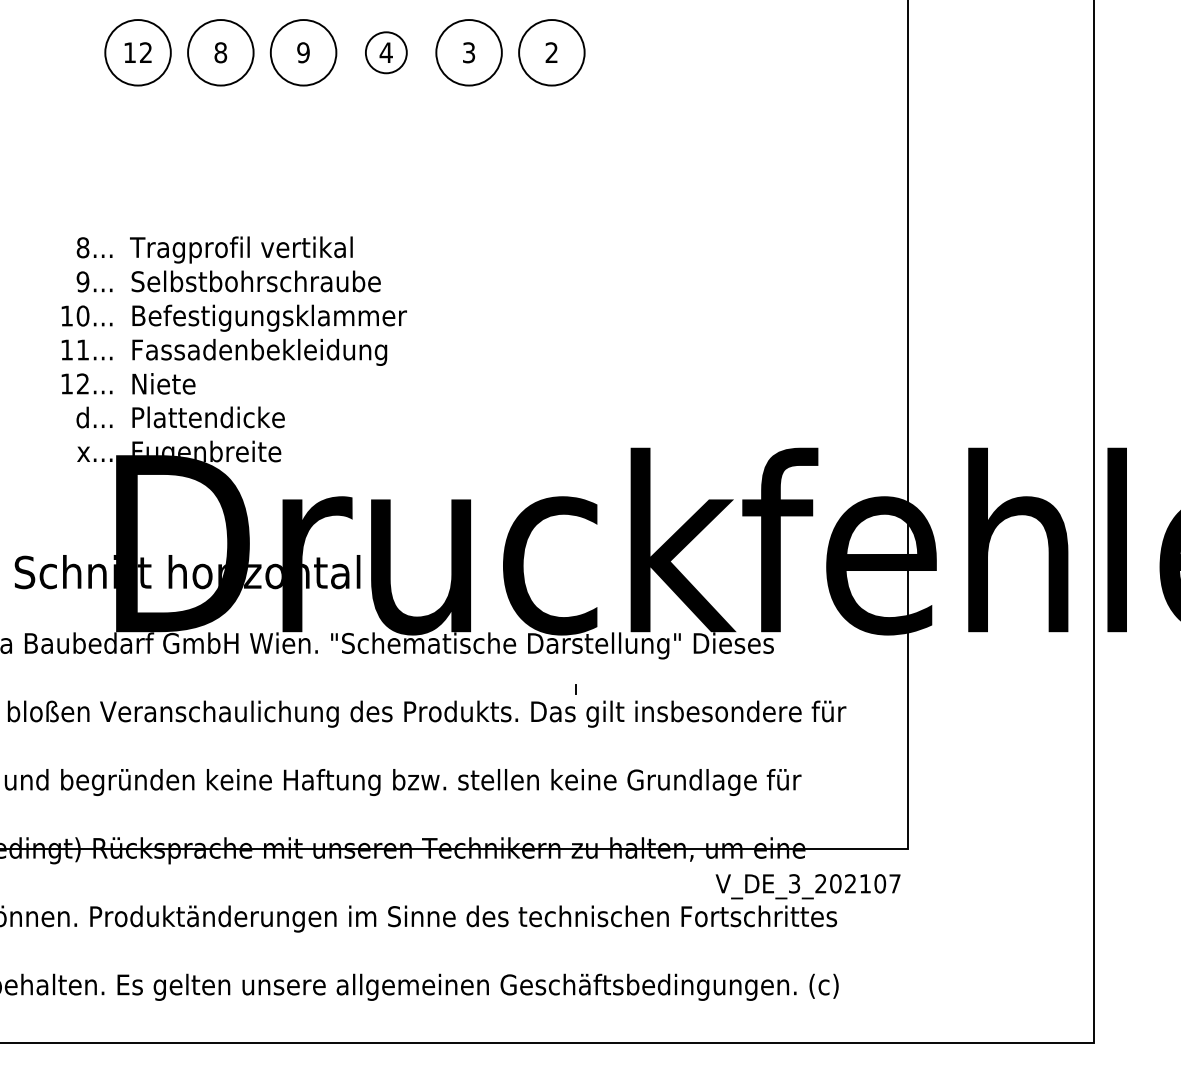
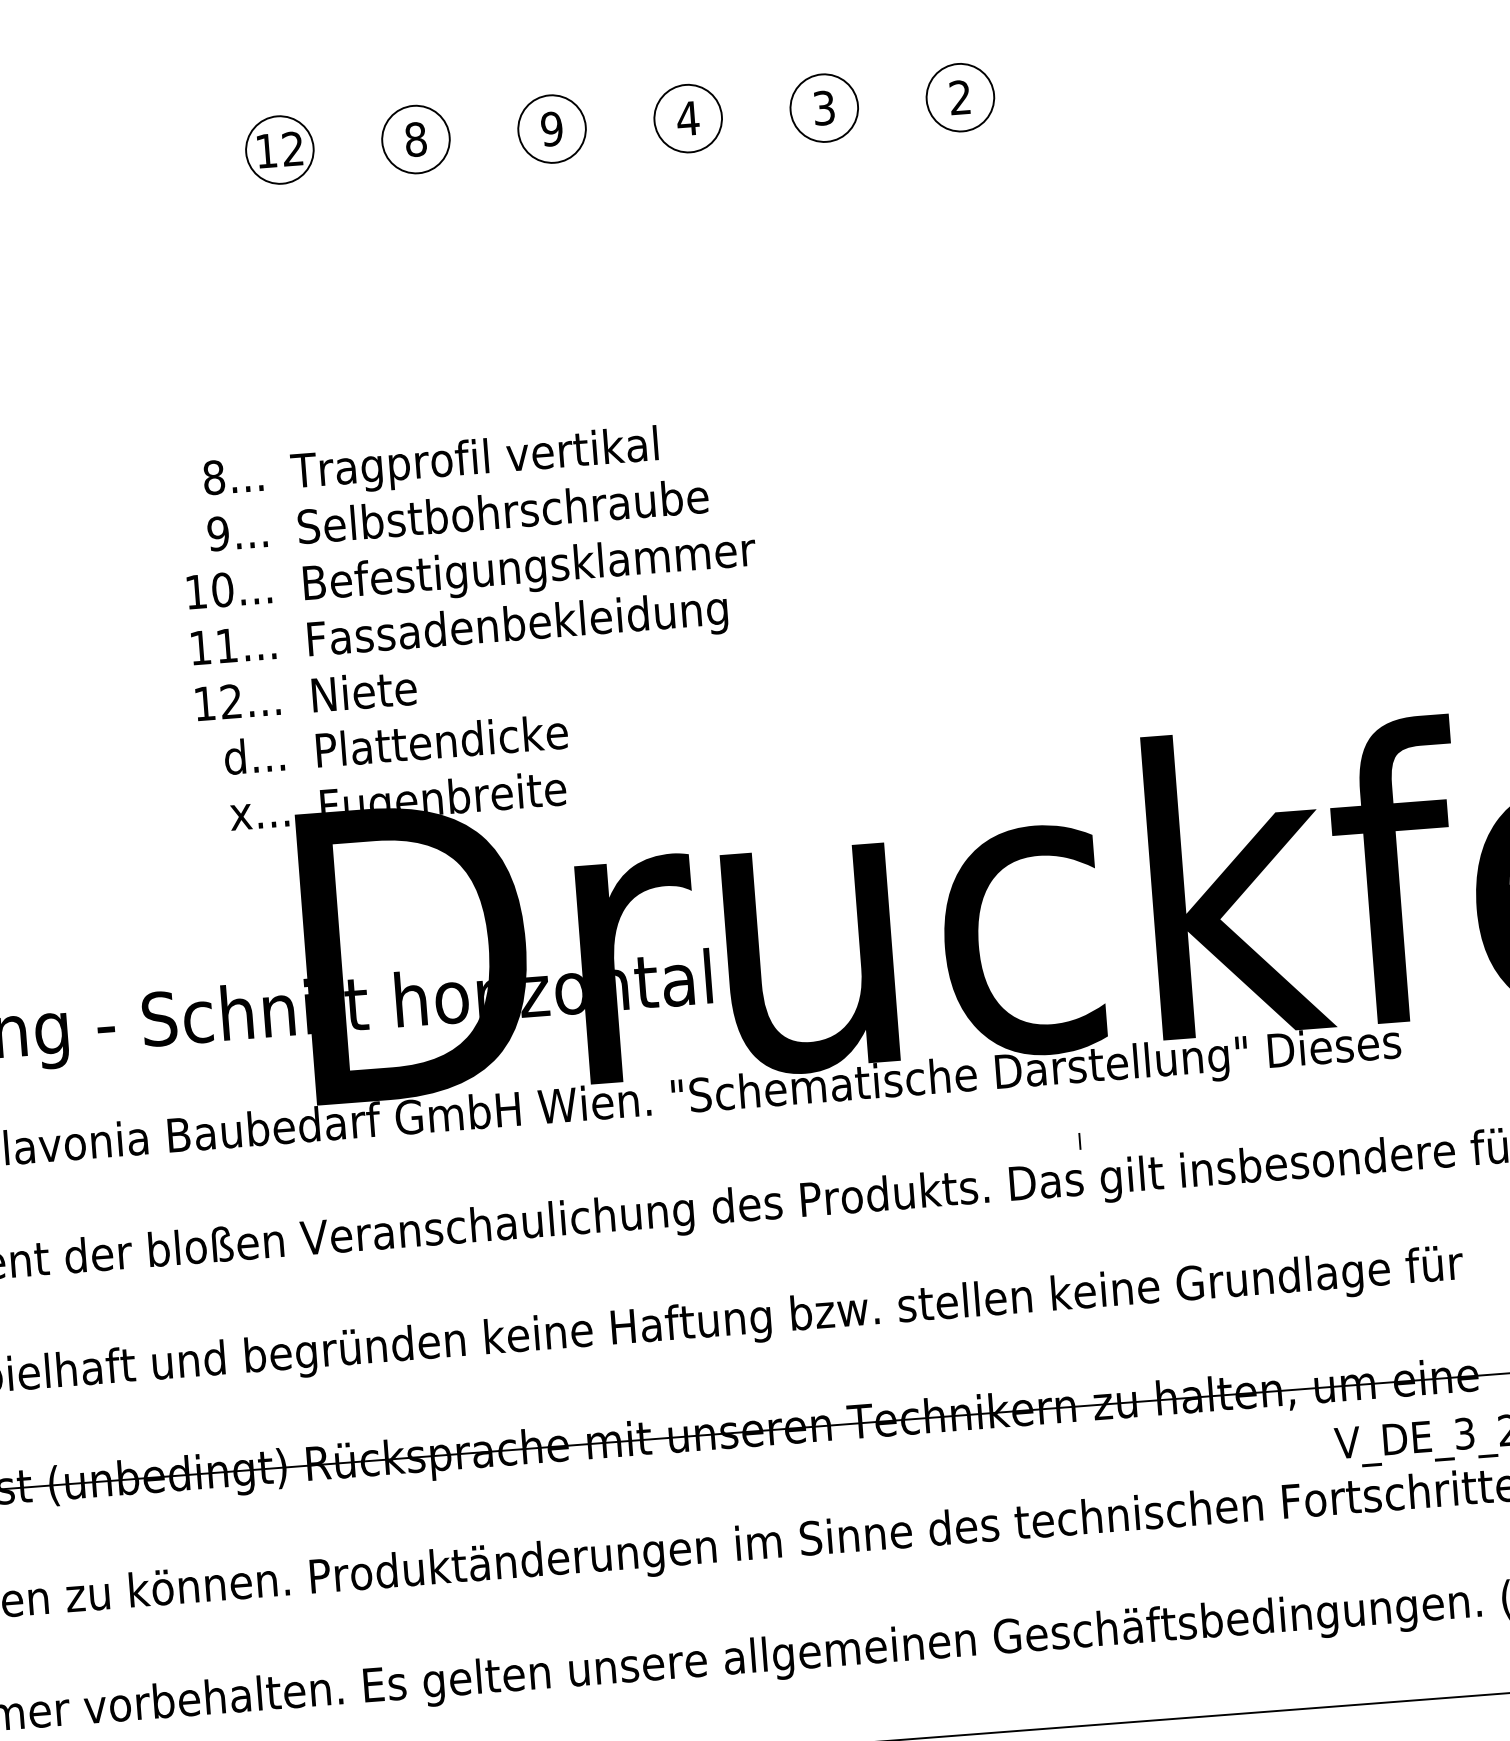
circle: (137, 52) -> (278, 149), size x0.62
circle: (220, 52) -> (415, 139), size x0.62
circle: (303, 52) -> (551, 128), size x0.62
circle: (468, 52) -> (823, 107), size x0.62
circle: (551, 52) -> (959, 97), size x0.62

